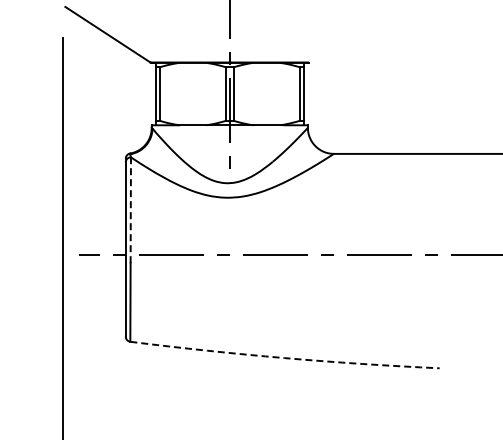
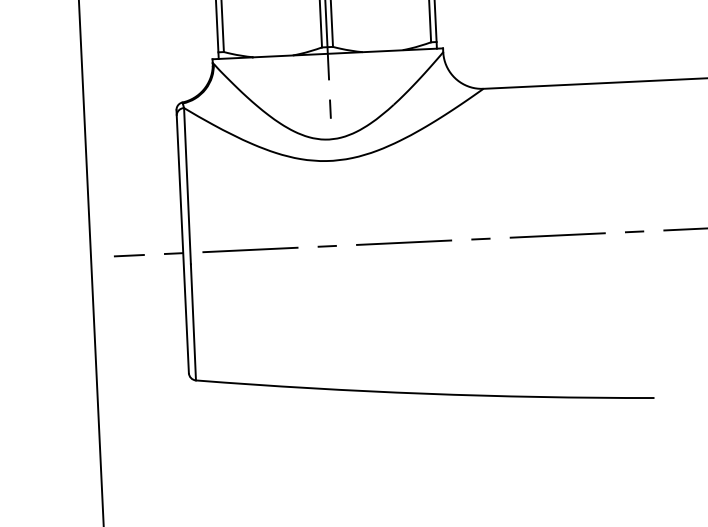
line: (130, 210) -> (187, 186), dashed -> solid
arc: (284, 358) -> (424, 394), dashed -> solid

